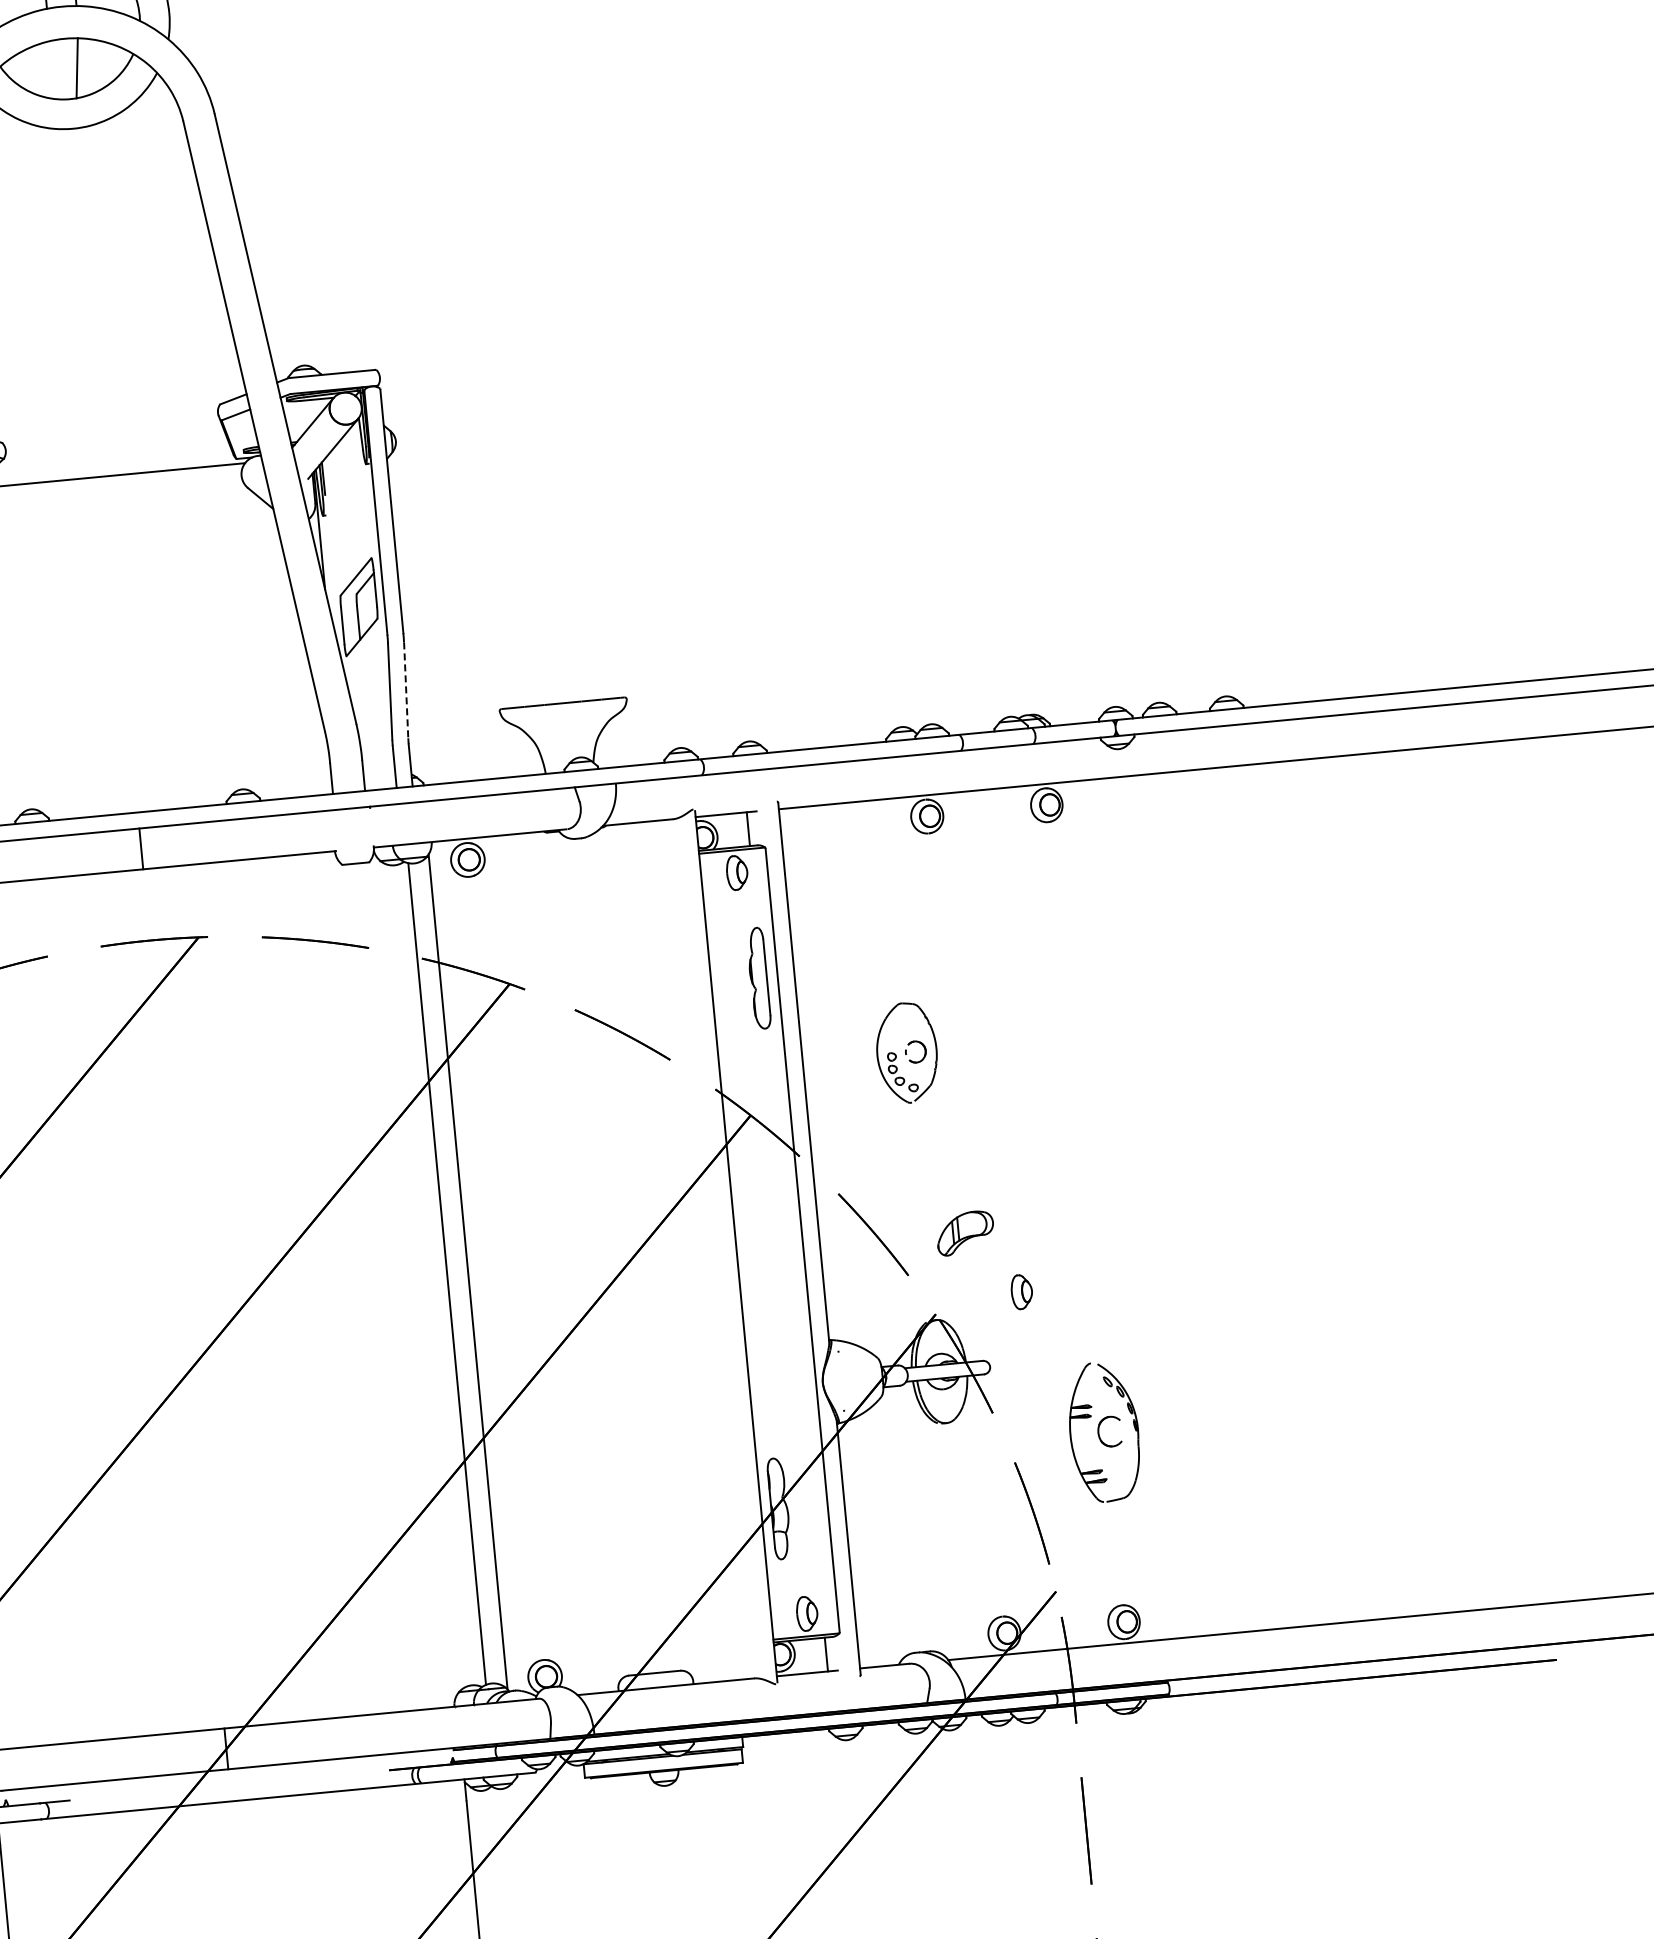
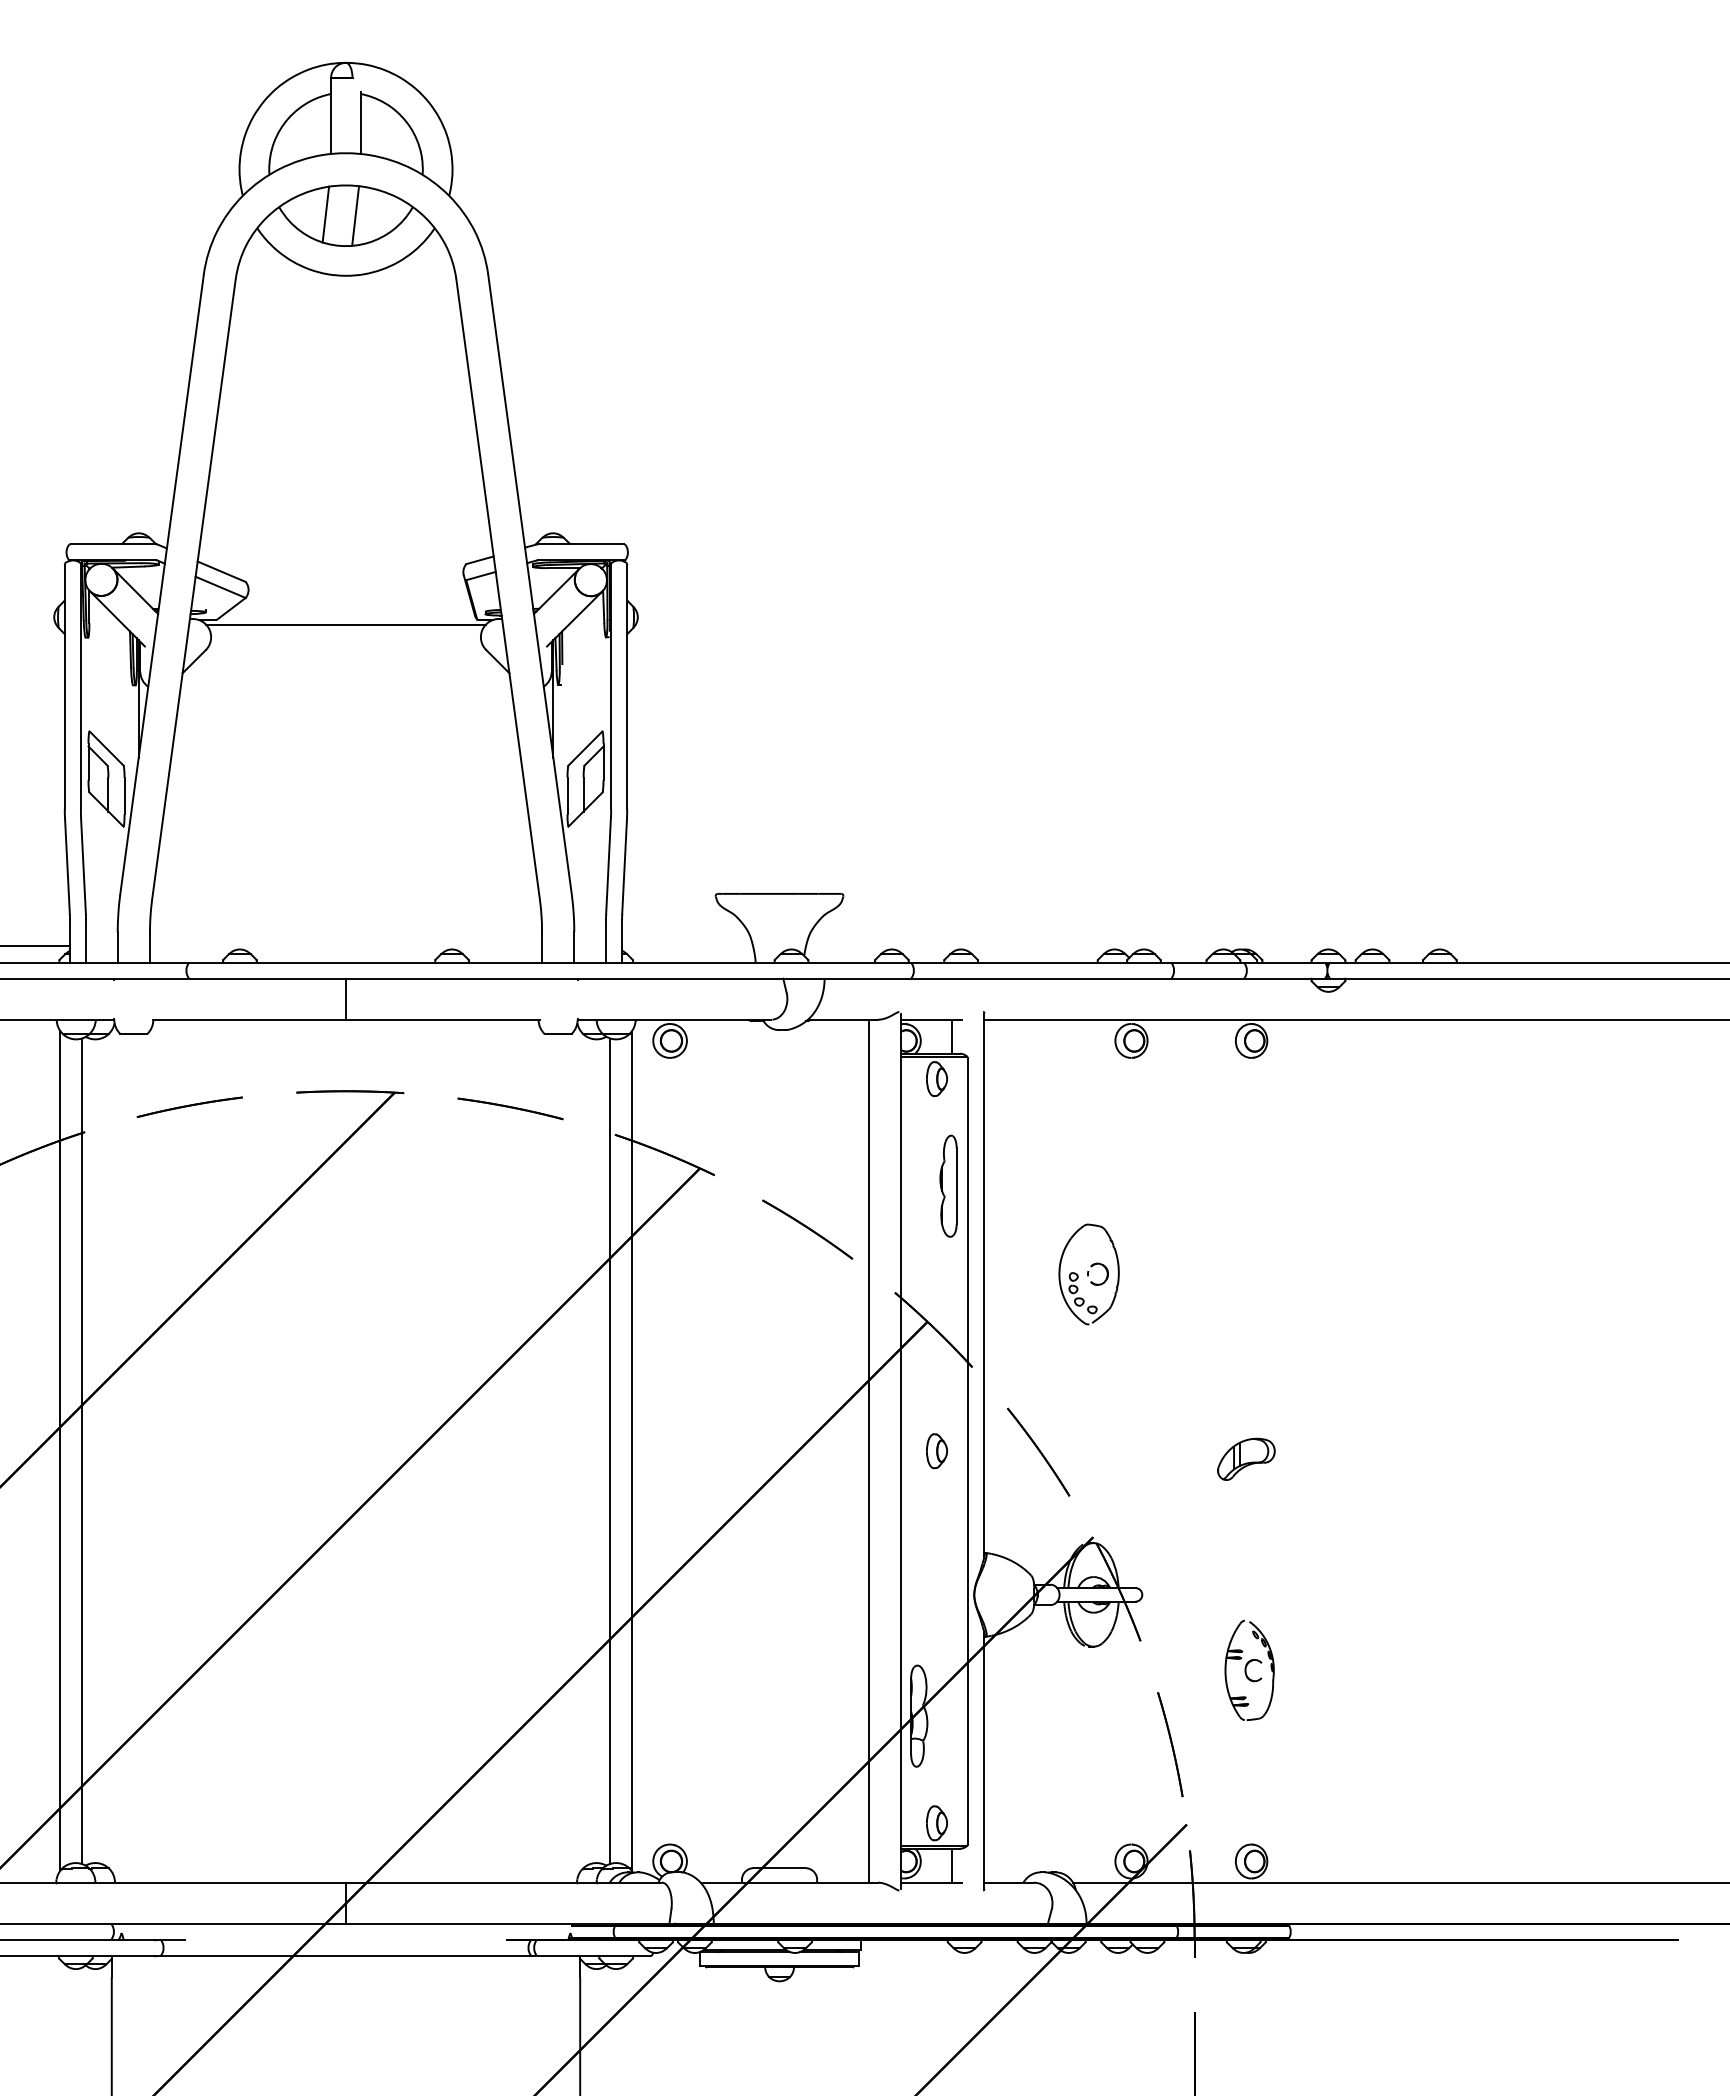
line: (47, 69) -> (325, 214), added
line: (406, 690) -> (624, 866), dashed -> solid
part: (965, 1232) -> (1246, 1458), moved
line: (703, 1249) -> (868, 1450), added
part: (1021, 1292) -> (936, 1451), moved
part: (1103, 1432) -> (1249, 1670), size x0.71

